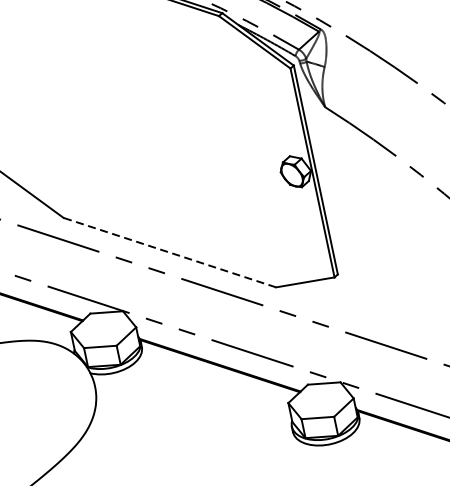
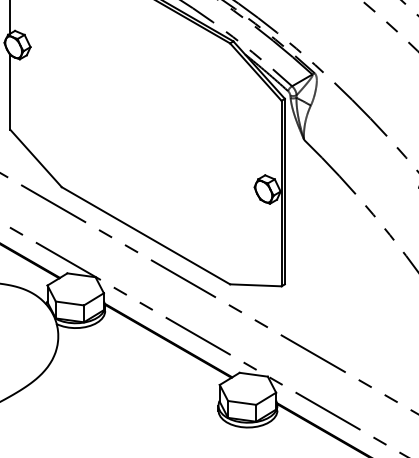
line: (169, 252) -> (145, 235), dashed -> solid

